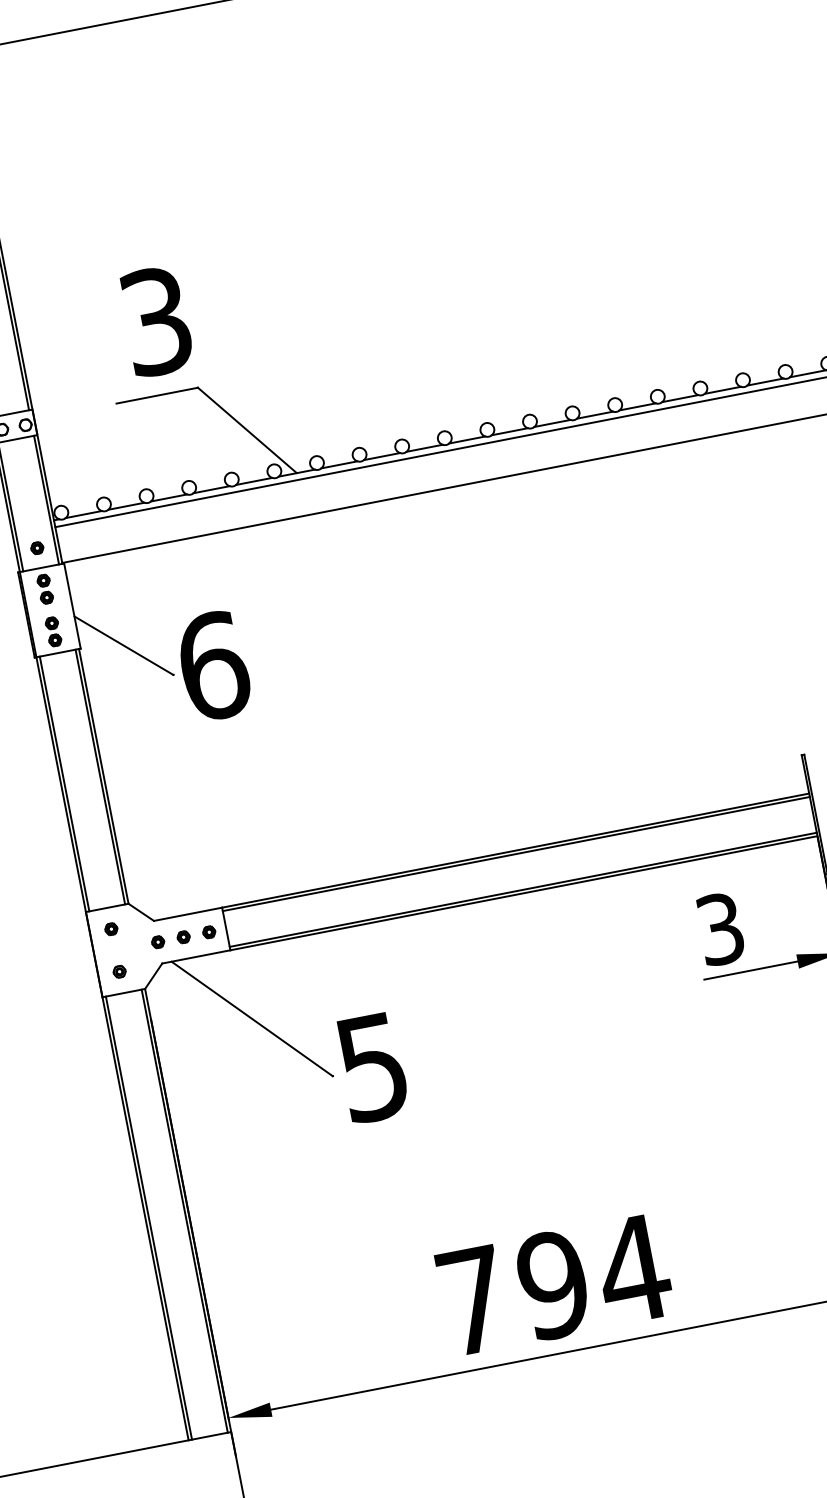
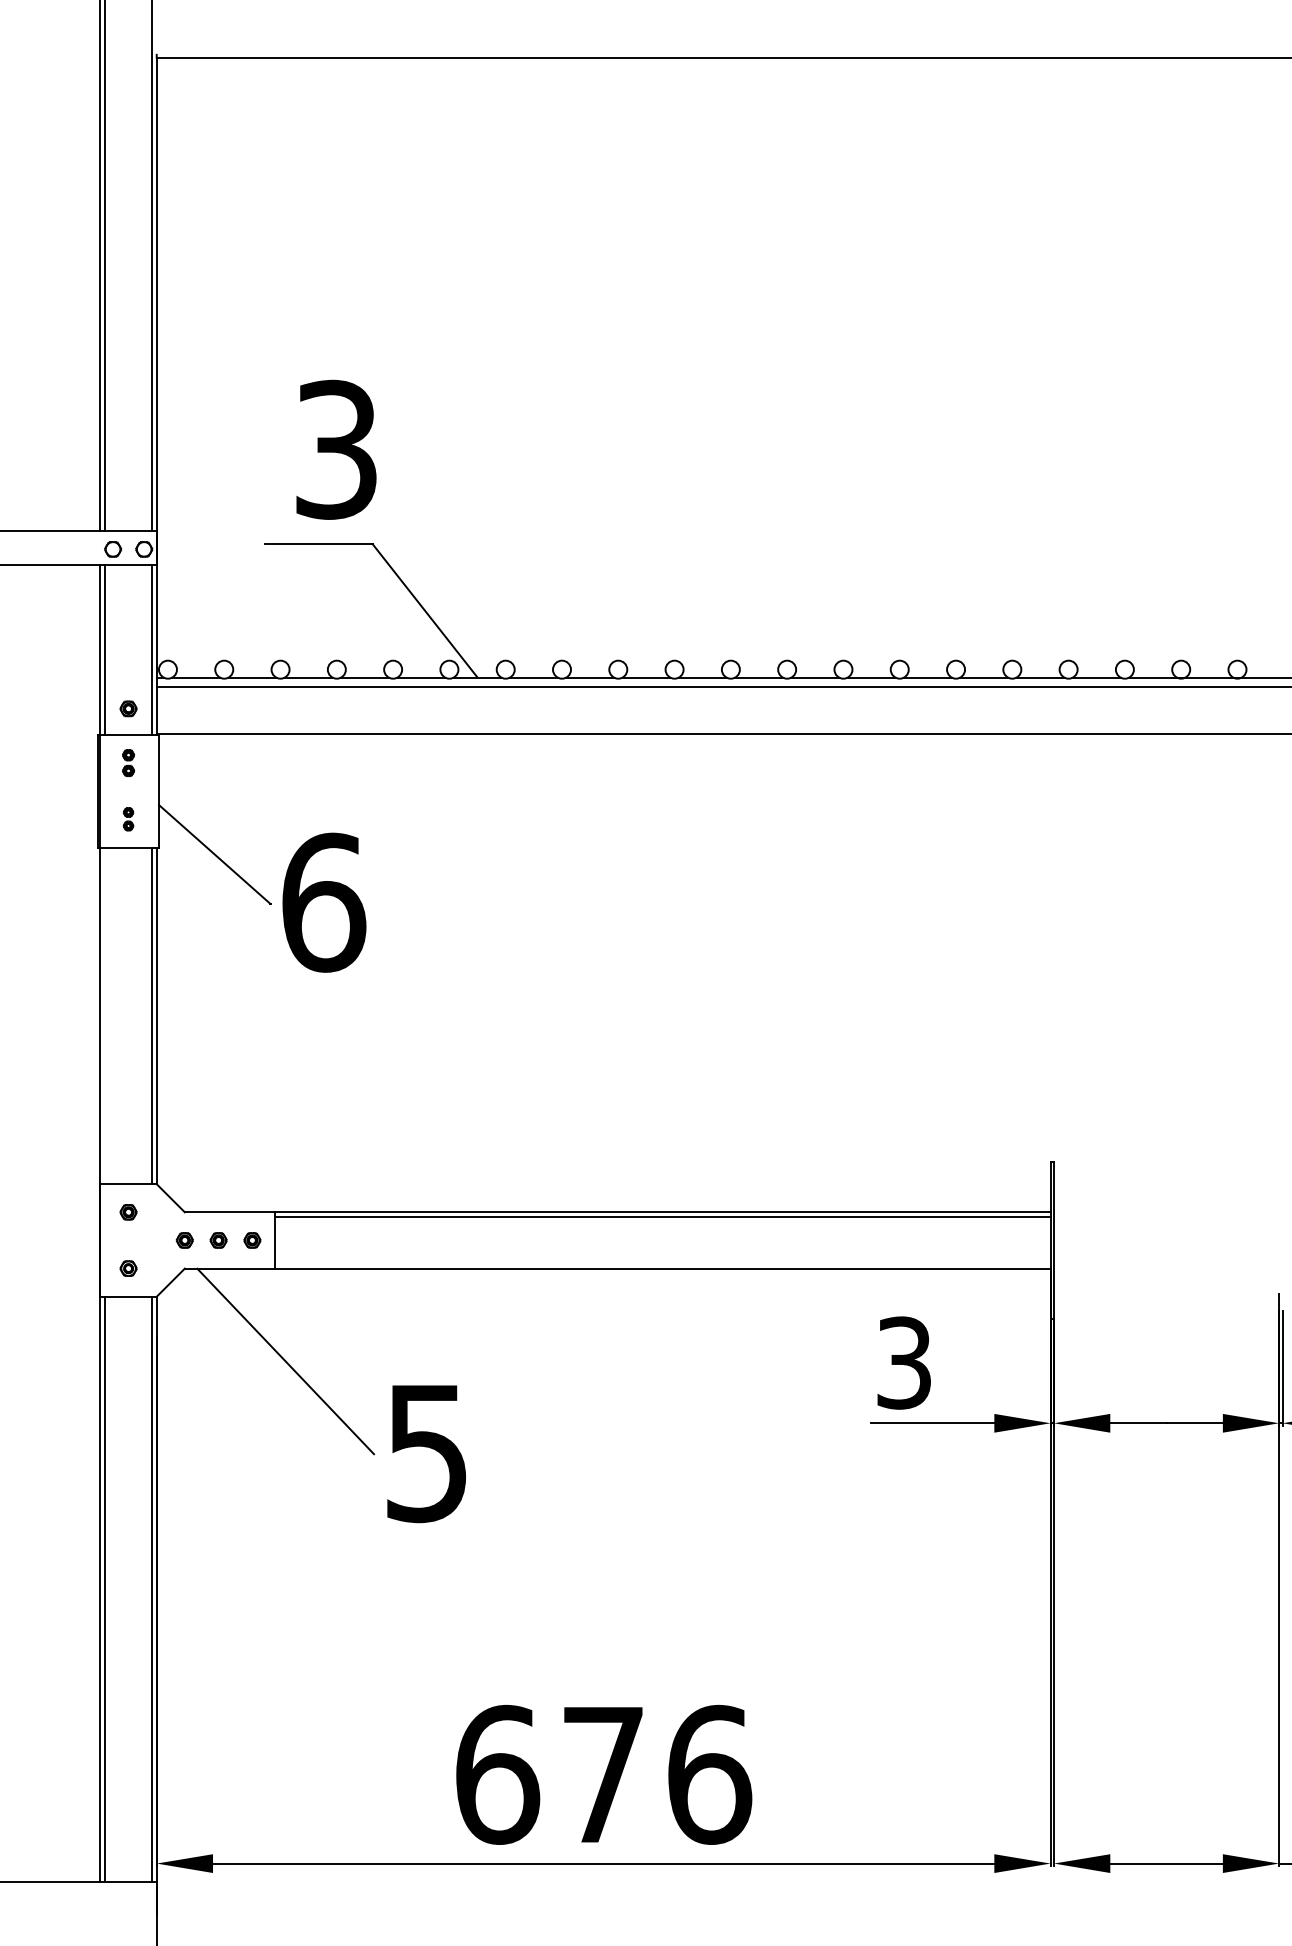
part: (45, 588) -> (128, 762), size x0.7
part: (53, 631) -> (128, 818), size x0.6
line: (64, 783) -> (104, 1015), removed
line: (523, 890) -> (662, 1264), removed
text: (554, 1284) -> (604, 1774), 794 -> 676

